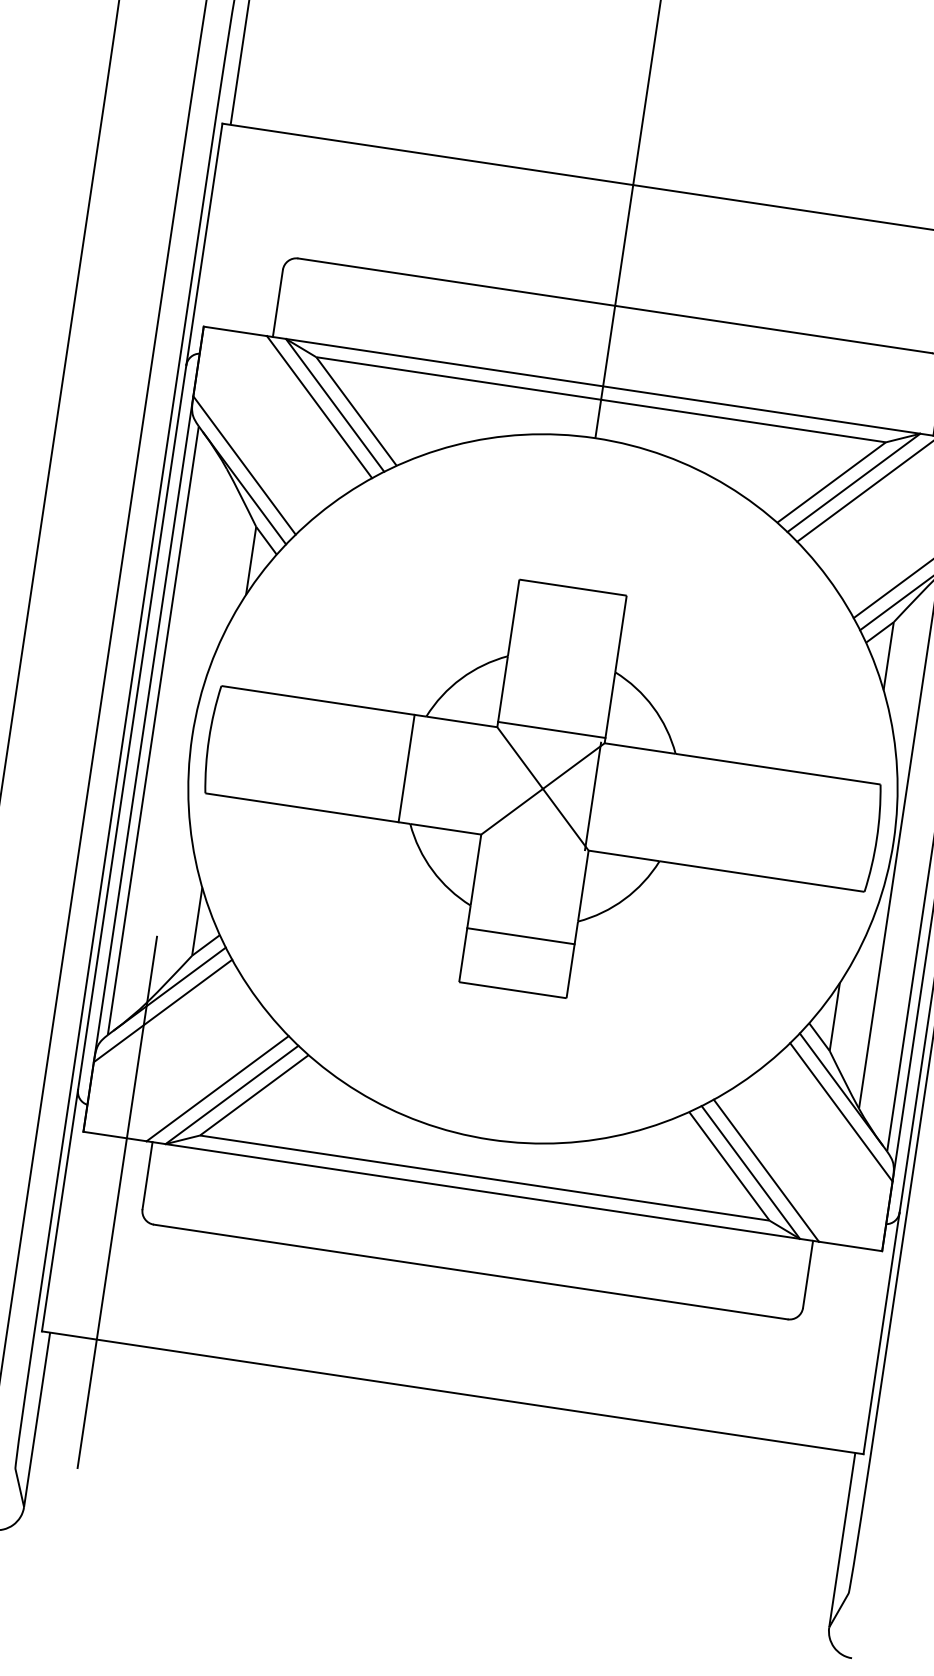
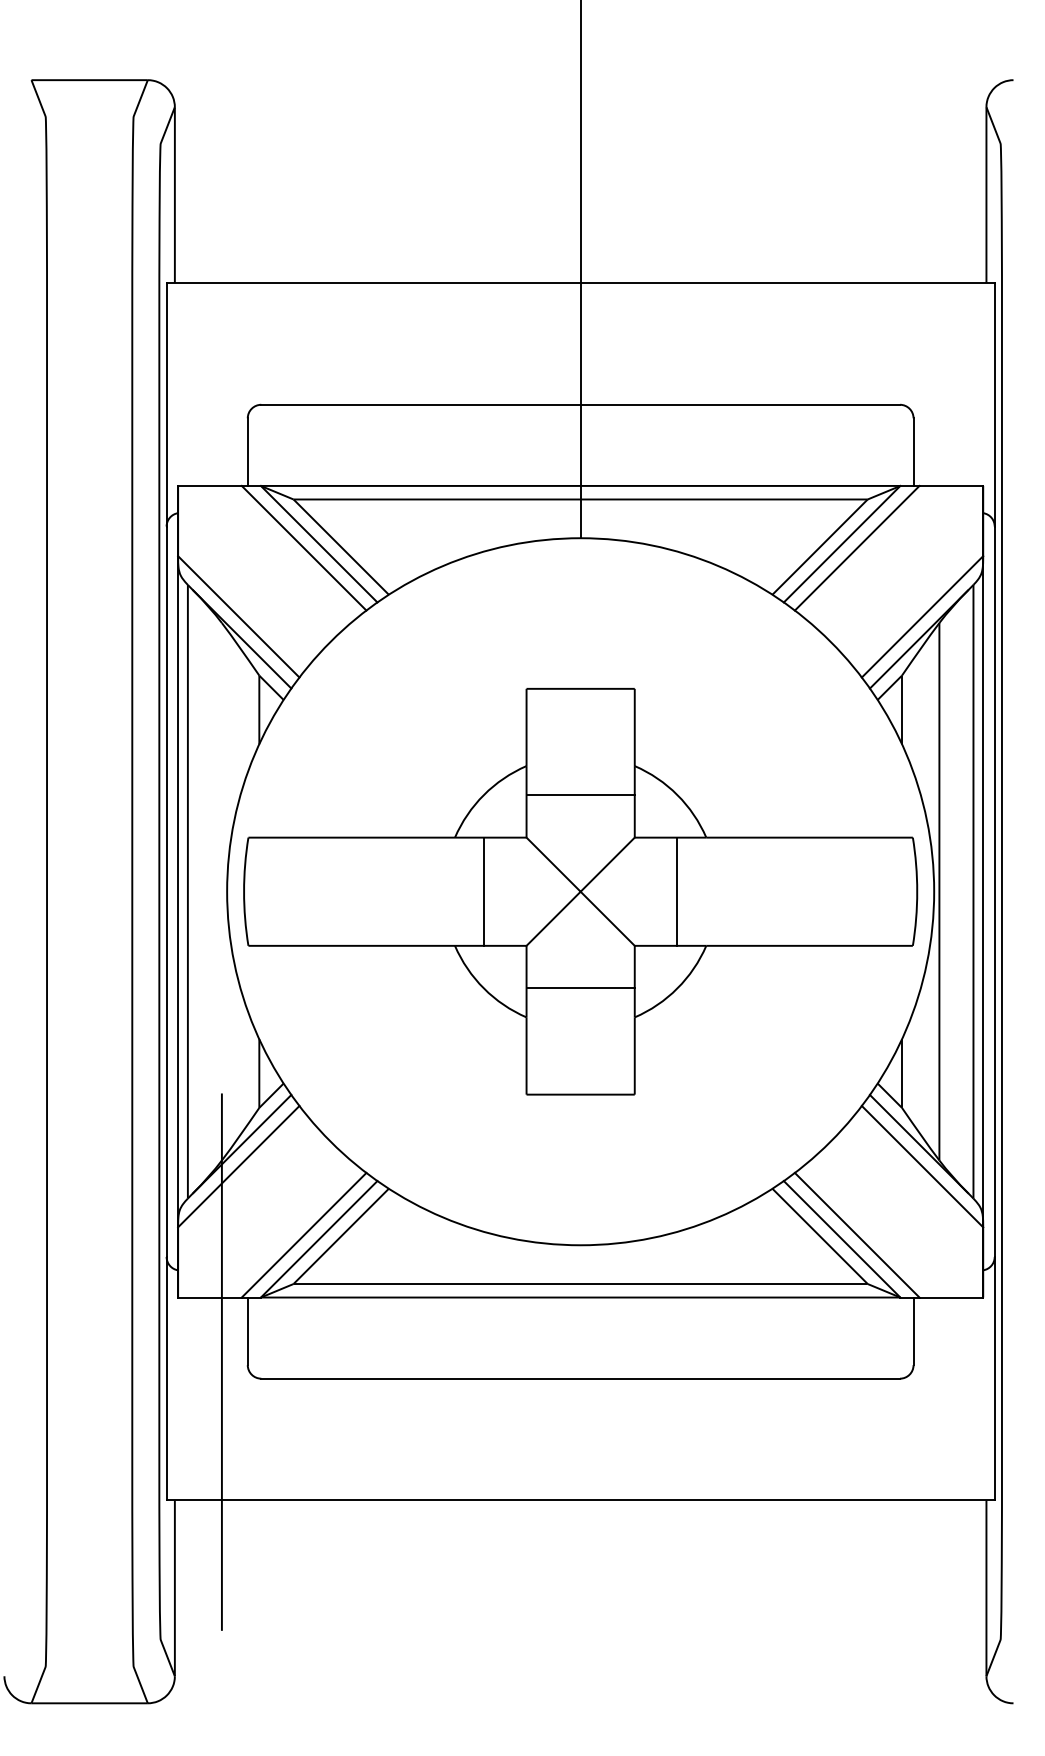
line: (551, 730) -> (580, 795), moved
line: (406, 768) -> (484, 891), moved
line: (593, 796) -> (677, 891), moved
line: (520, 936) -> (580, 988), moved

